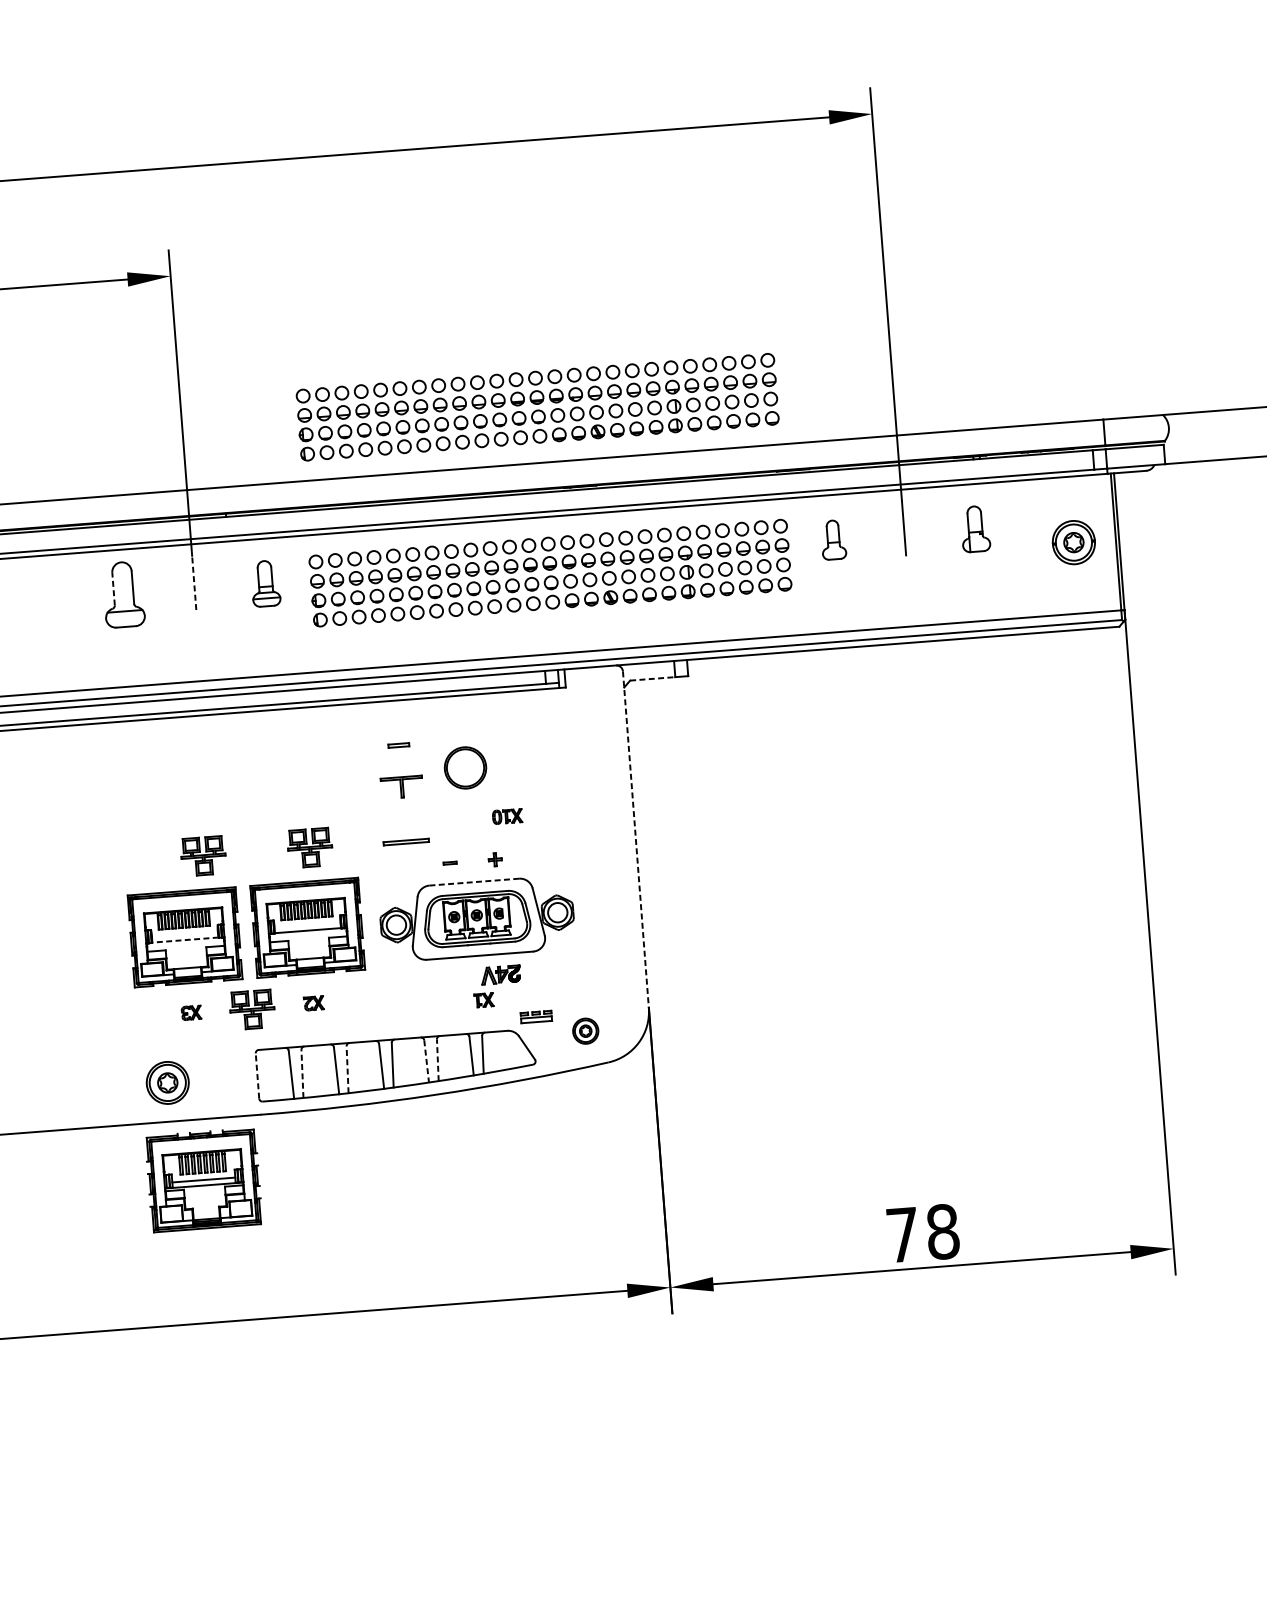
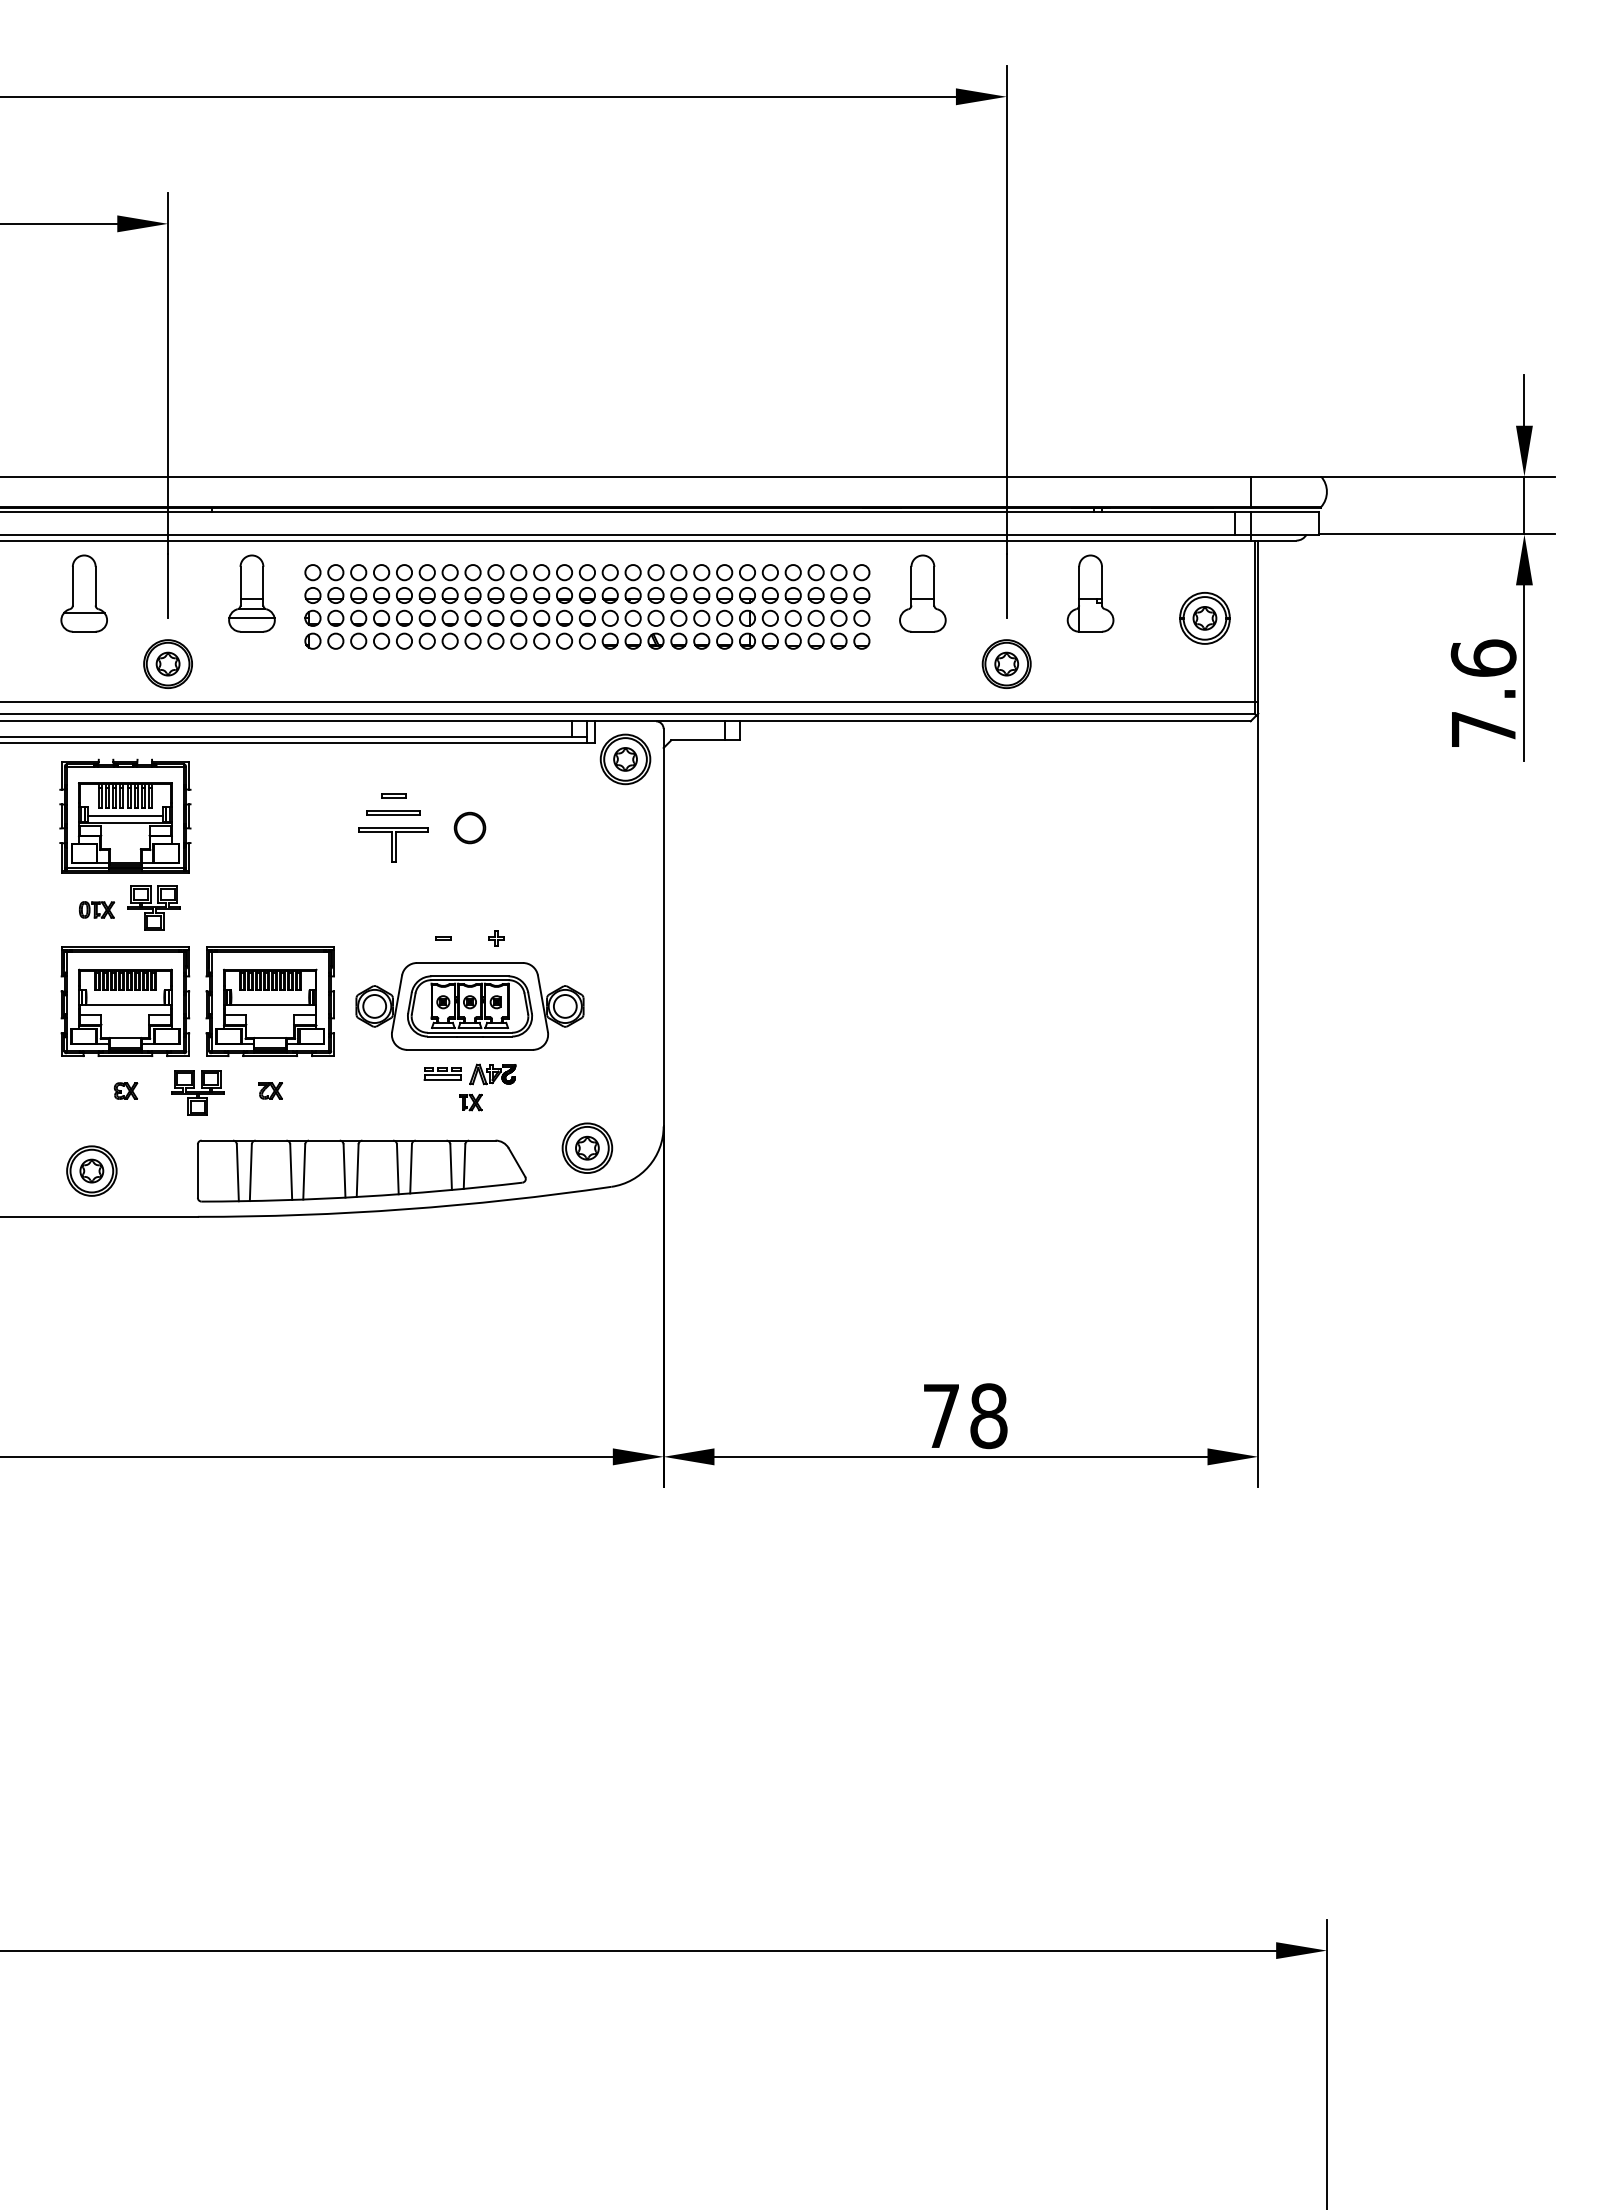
part: (537, 406) -> (587, 410), removed
part: (975, 529) -> (1090, 593), size x1.43
part: (833, 539) -> (922, 593), size x1.67
line: (194, 582) -> (168, 585), dashed -> solid
part: (265, 583) -> (251, 593), size x1.43
line: (113, 588) -> (72, 585), dashed -> solid
part: (908, 593) -> (1006, 663), added
part: (198, 648) -> (167, 663), added
line: (652, 679) -> (697, 740), dashed -> solid
part: (592, 699) -> (625, 759), added
part: (465, 767) -> (469, 827), size x0.62
part: (401, 786) -> (393, 844), size x1.43
part: (507, 816) -> (97, 909), moved
line: (635, 839) -> (663, 927), dashed -> solid
part: (406, 841) -> (393, 812), moved
part: (309, 847) -> (279, 907), removed
line: (474, 881) -> (470, 962), dashed -> solid
line: (184, 939) -> (124, 1004), dashed -> solid
part: (536, 1016) -> (442, 1073), moved
part: (585, 1030) -> (587, 1147), size x1.67
line: (438, 1059) -> (411, 1168), dashed -> solid
line: (426, 1061) -> (397, 1169), dashed -> solid
line: (347, 1069) -> (304, 1171), dashed -> solid
line: (302, 1073) -> (250, 1172), dashed -> solid
line: (257, 1076) -> (197, 1171), dashed -> solid
part: (203, 1179) -> (125, 815), moved

